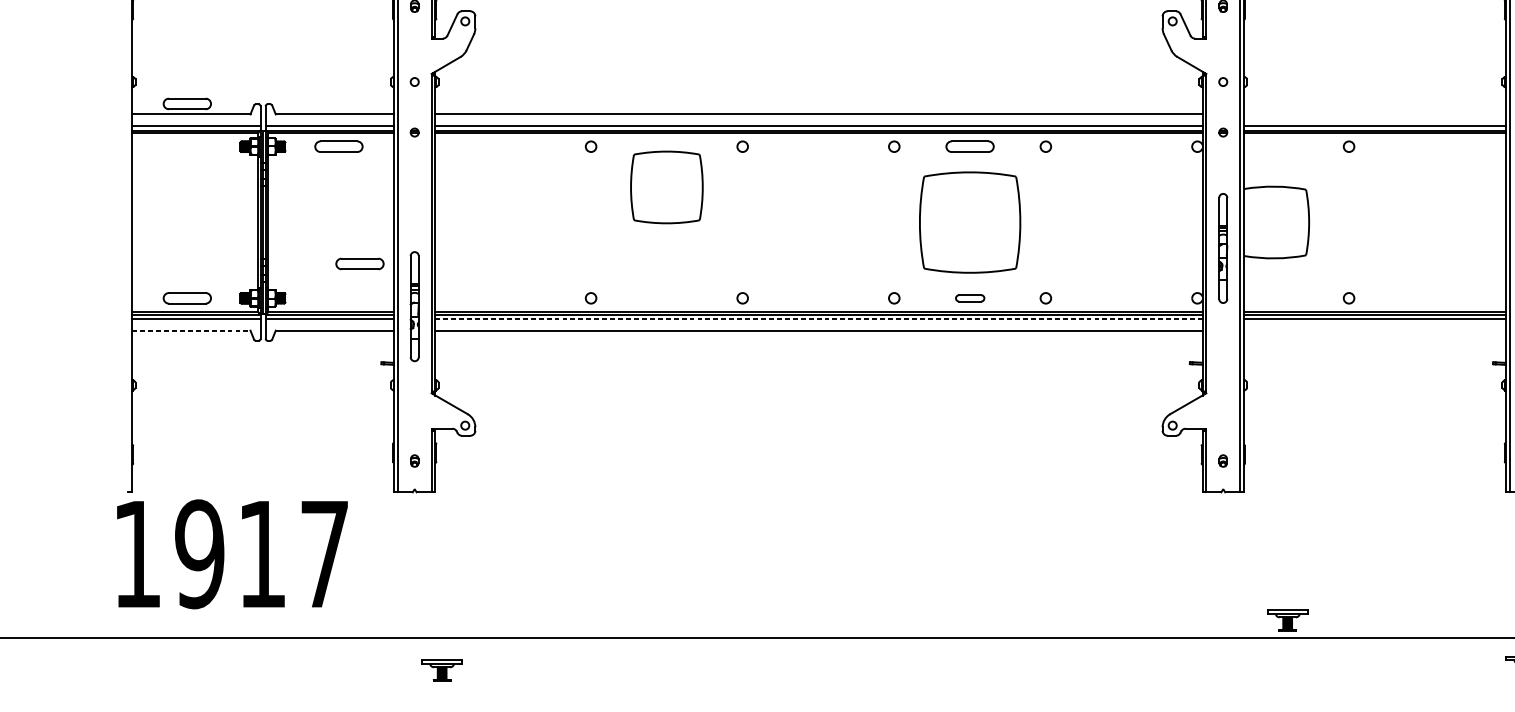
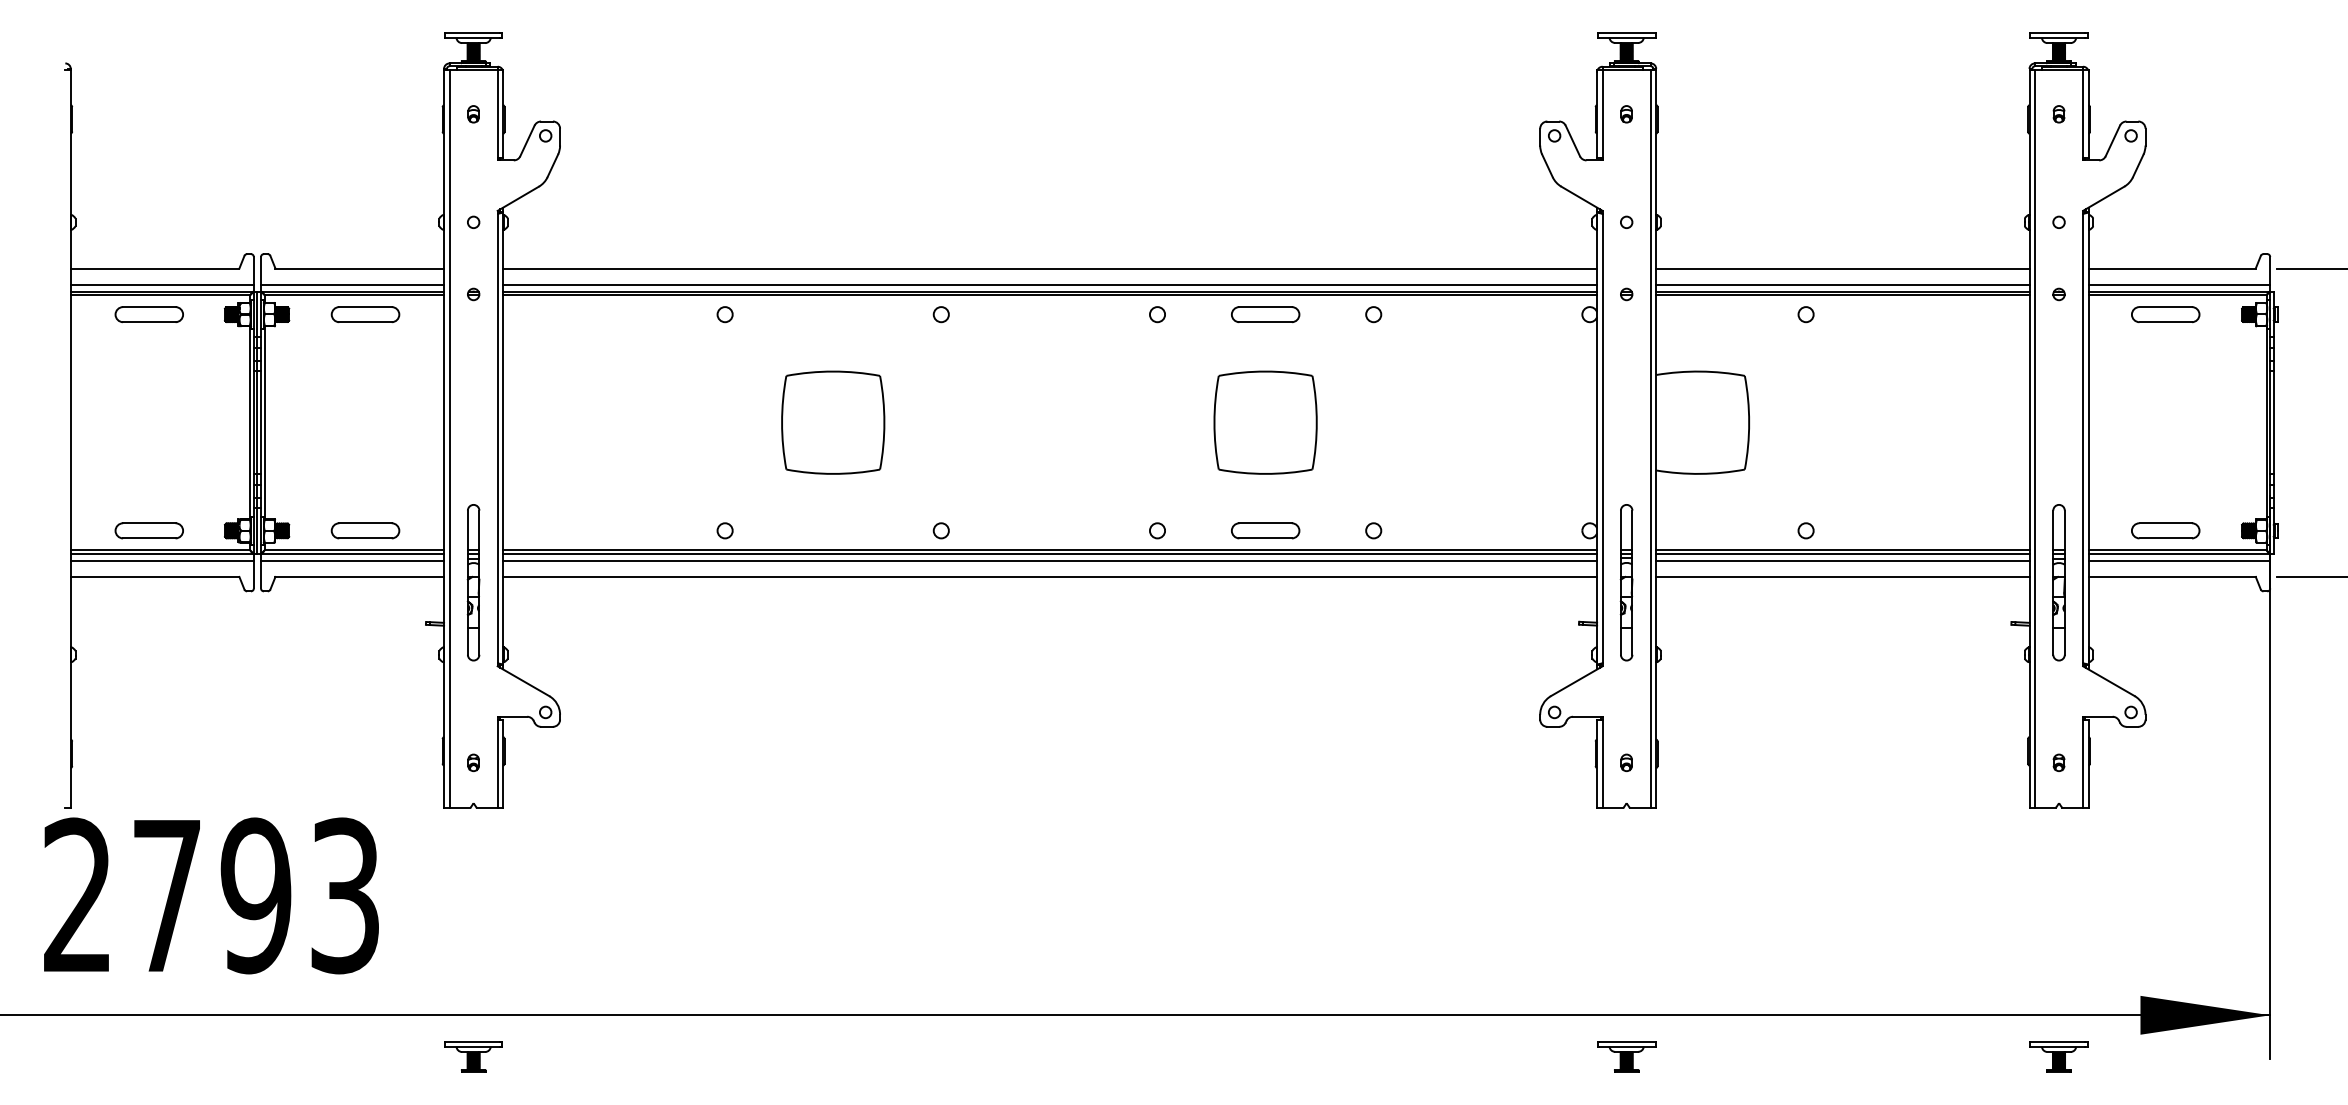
part: (186, 103) -> (148, 314), moved
line: (1374, 114) -> (1842, 268), added
part: (667, 187) -> (833, 422), moved
part: (970, 222) -> (1265, 422), size x0.71
part: (1223, 248) -> (1626, 582), moved
part: (359, 263) -> (365, 530), moved
part: (970, 298) -> (1265, 530), size x1.67
part: (414, 306) -> (473, 582), moved
line: (819, 319) -> (1050, 560), dashed -> solid
line: (191, 330) -> (155, 576), dashed -> solid
line: (1374, 330) -> (1842, 576), added
text: (230, 554) -> (211, 895), 1917 -> 2793
part: (1287, 620) -> (1626, 1056), moved
part: (442, 670) -> (473, 1056), moved

